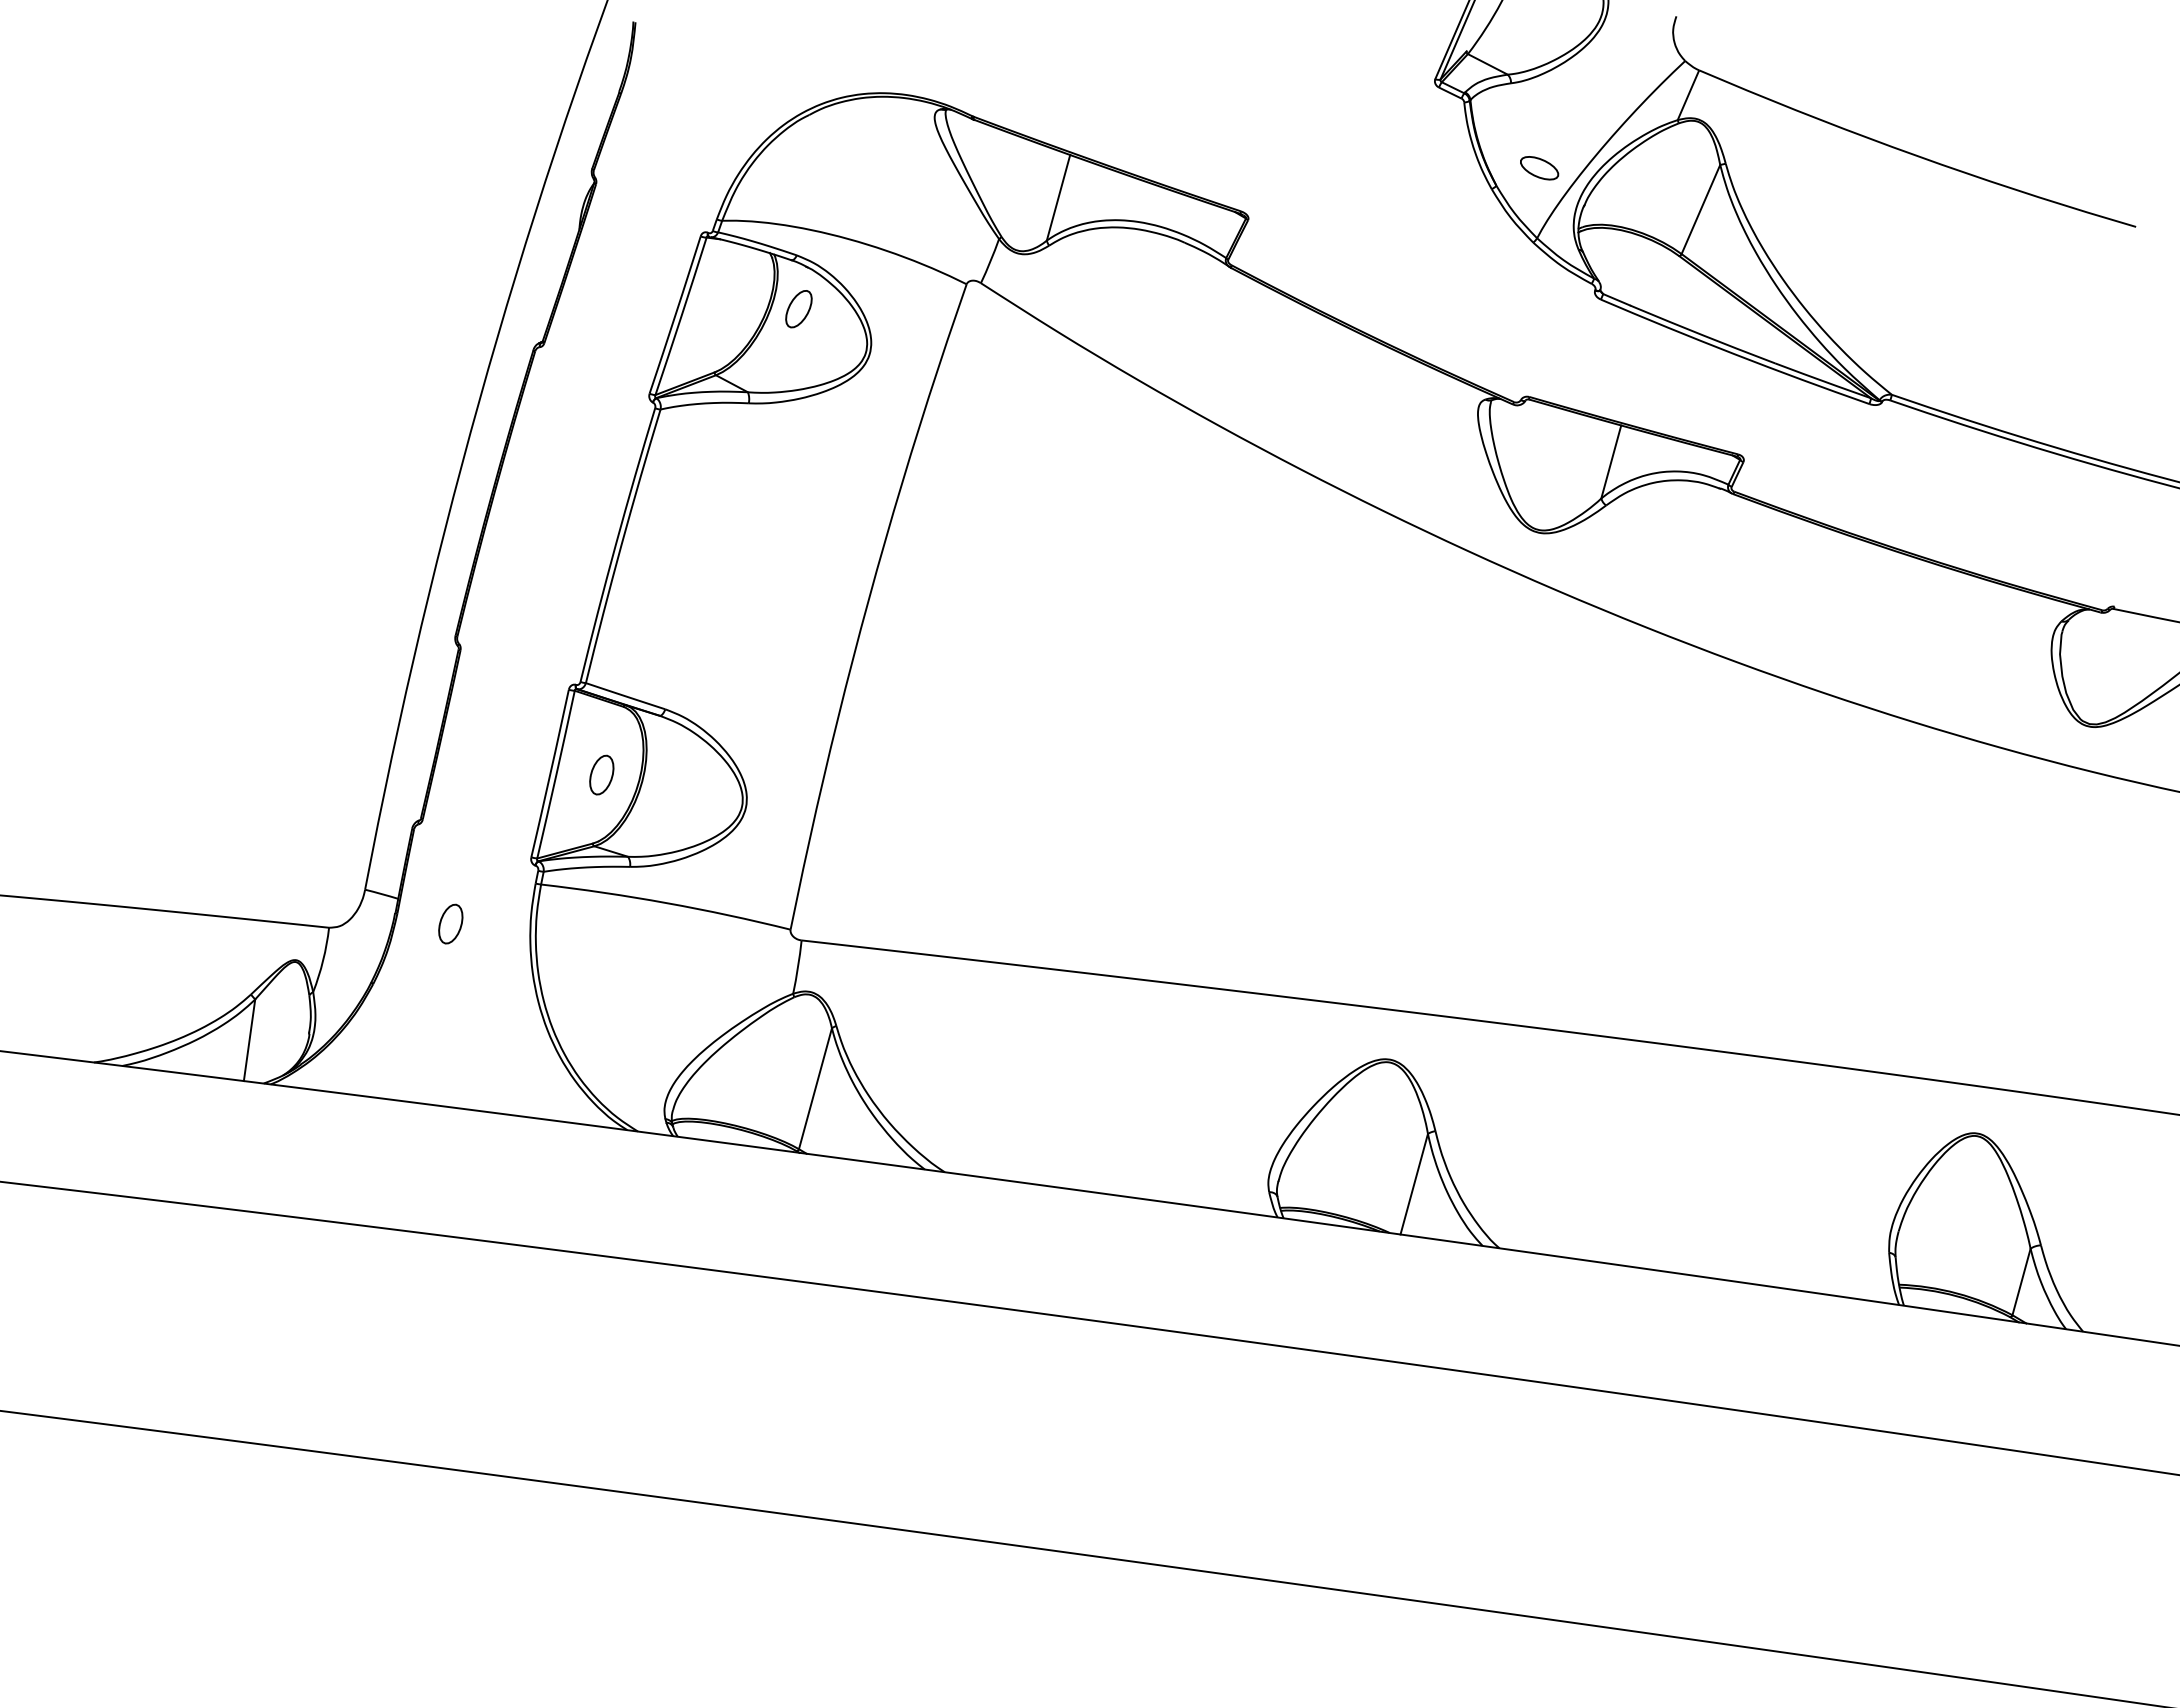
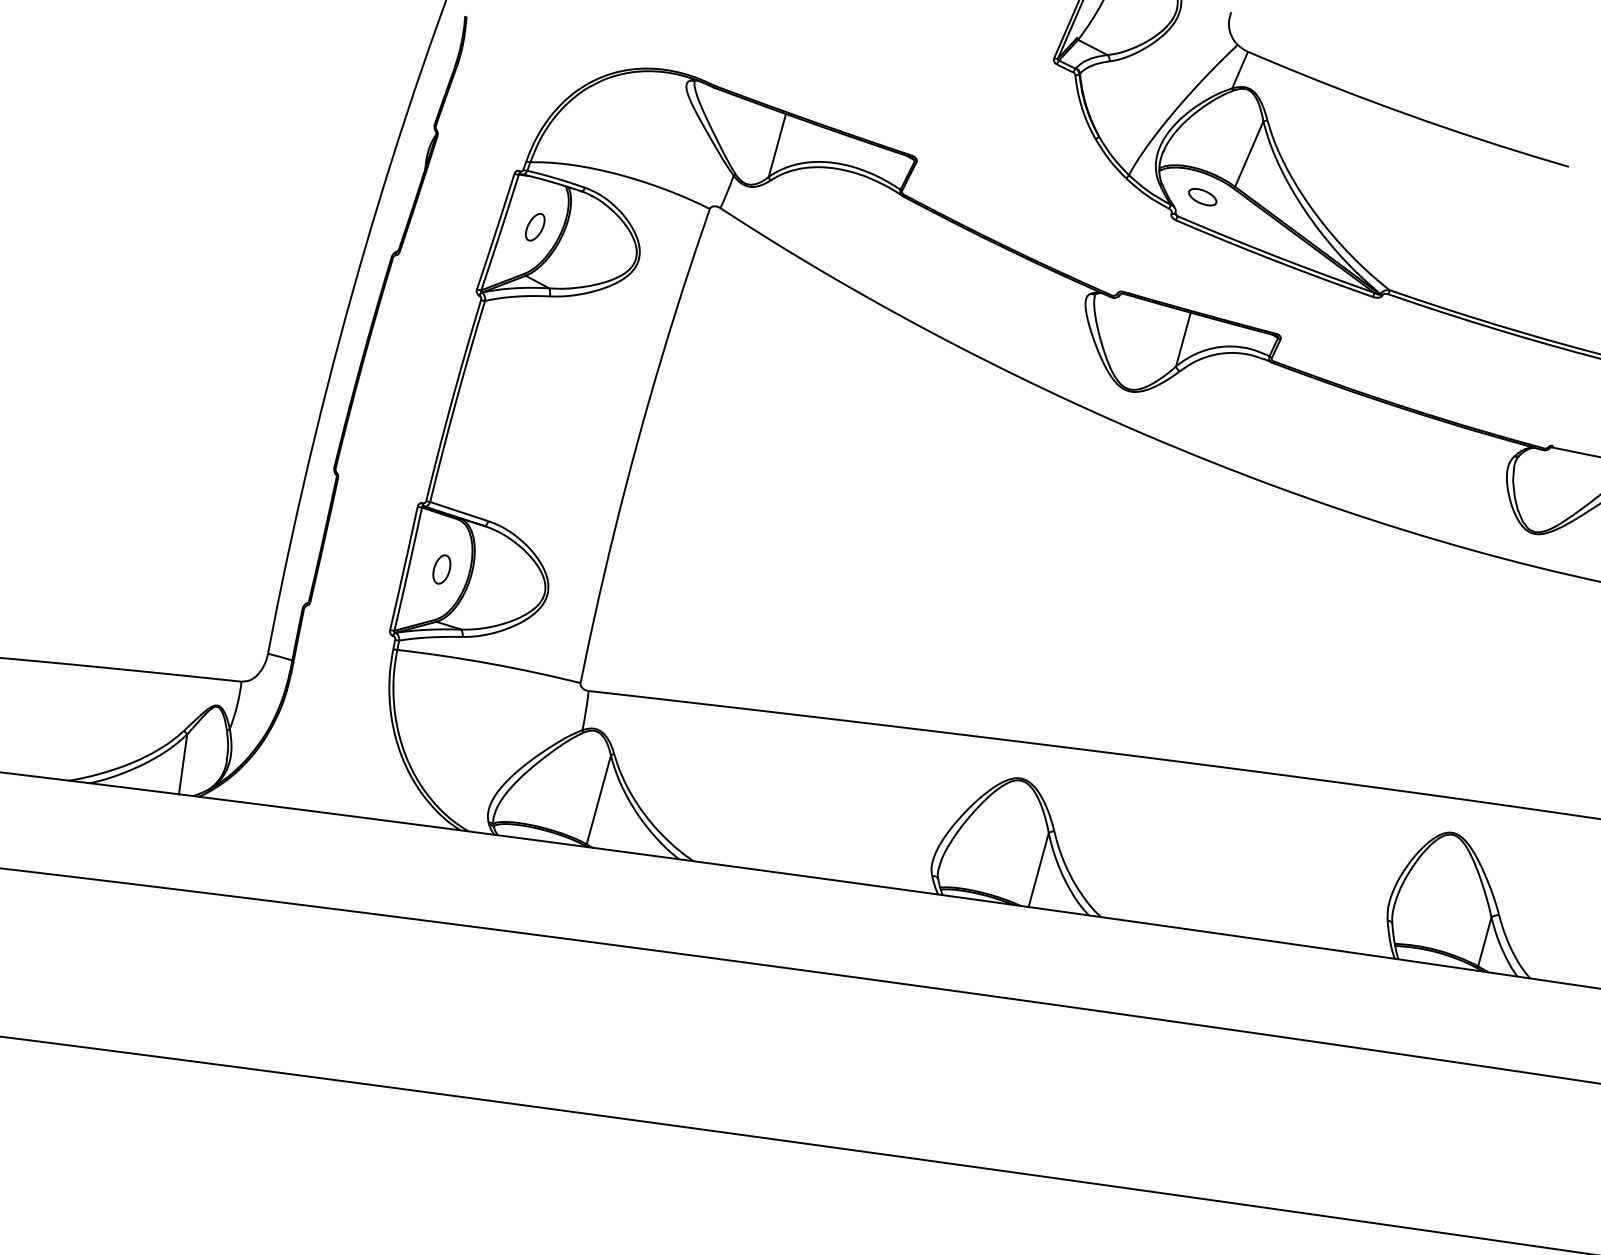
part: (1539, 168) -> (1202, 197), moved
part: (798, 309) -> (534, 227), moved
part: (450, 923) -> (330, 678), removed

